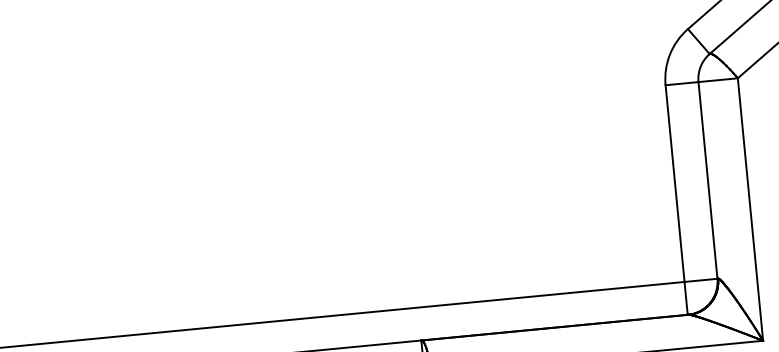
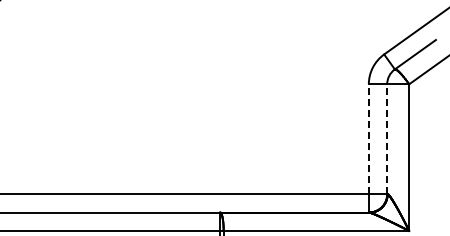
line: (708, 180) -> (387, 139), solid -> dashed
line: (674, 184) -> (368, 139), solid -> dashed

